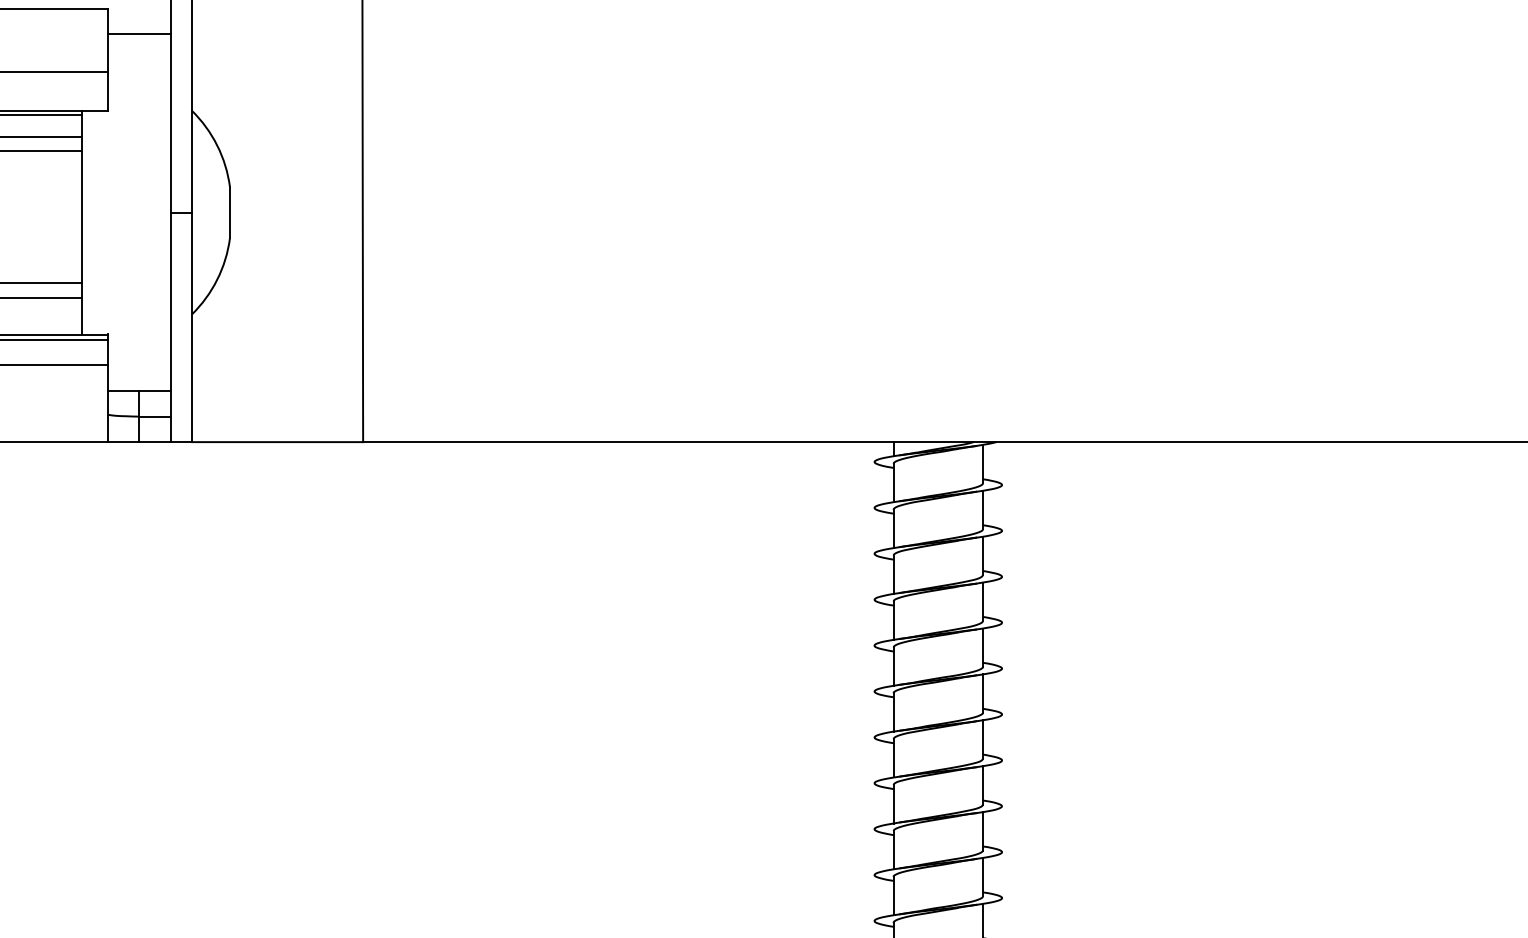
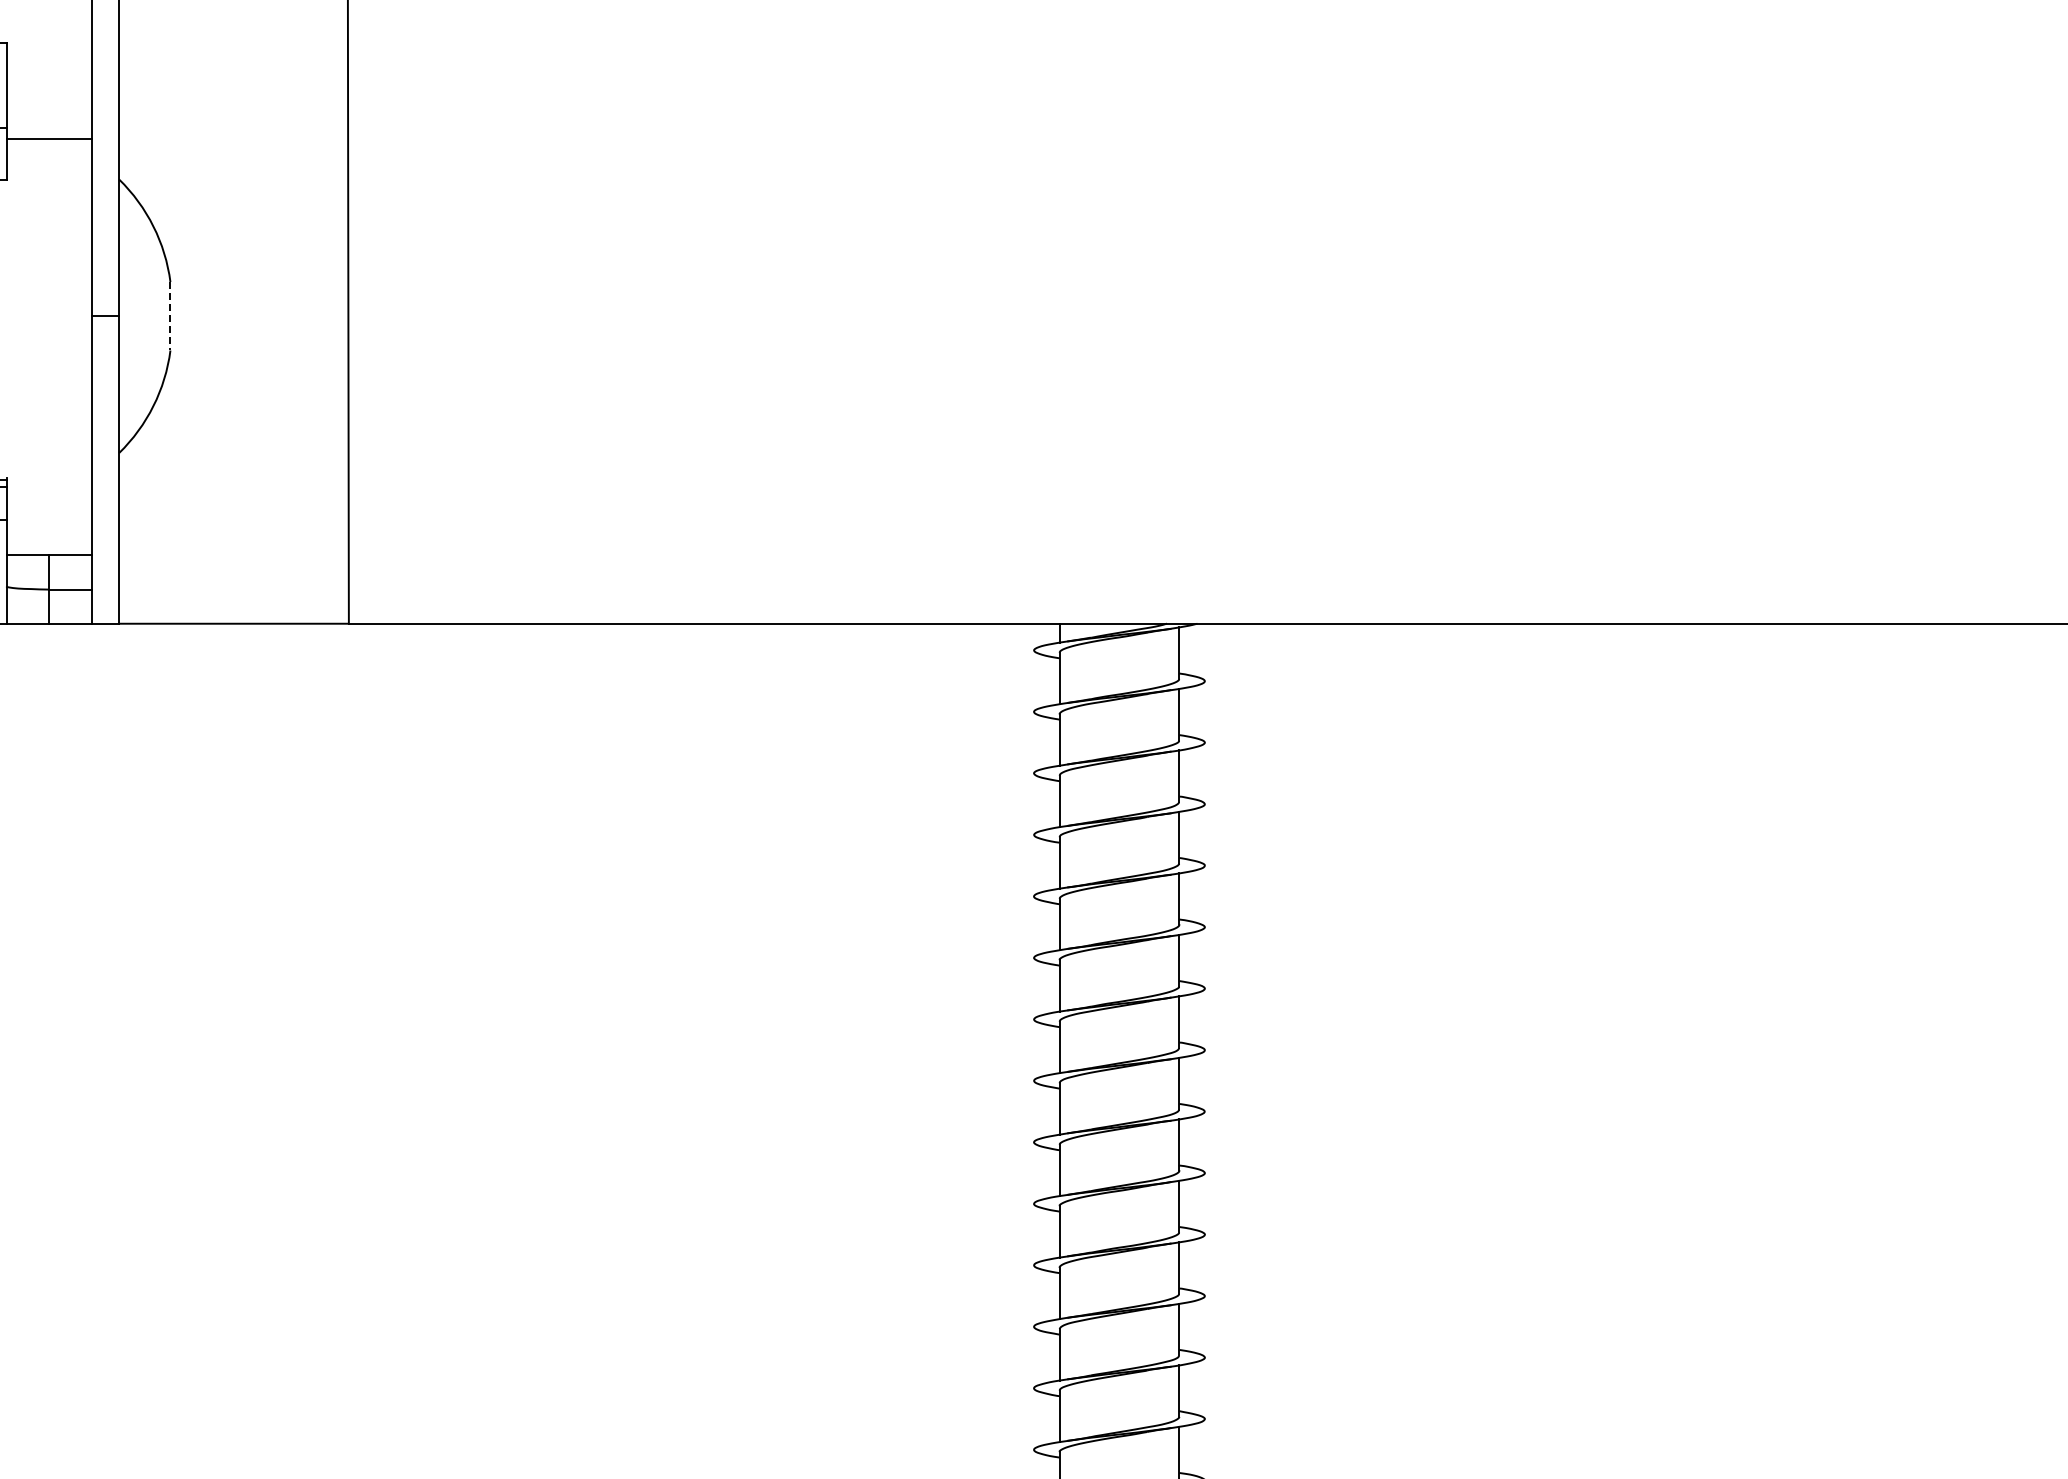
line: (138, 34) -> (48, 139), moved
line: (230, 212) -> (170, 316), solid -> dashed

